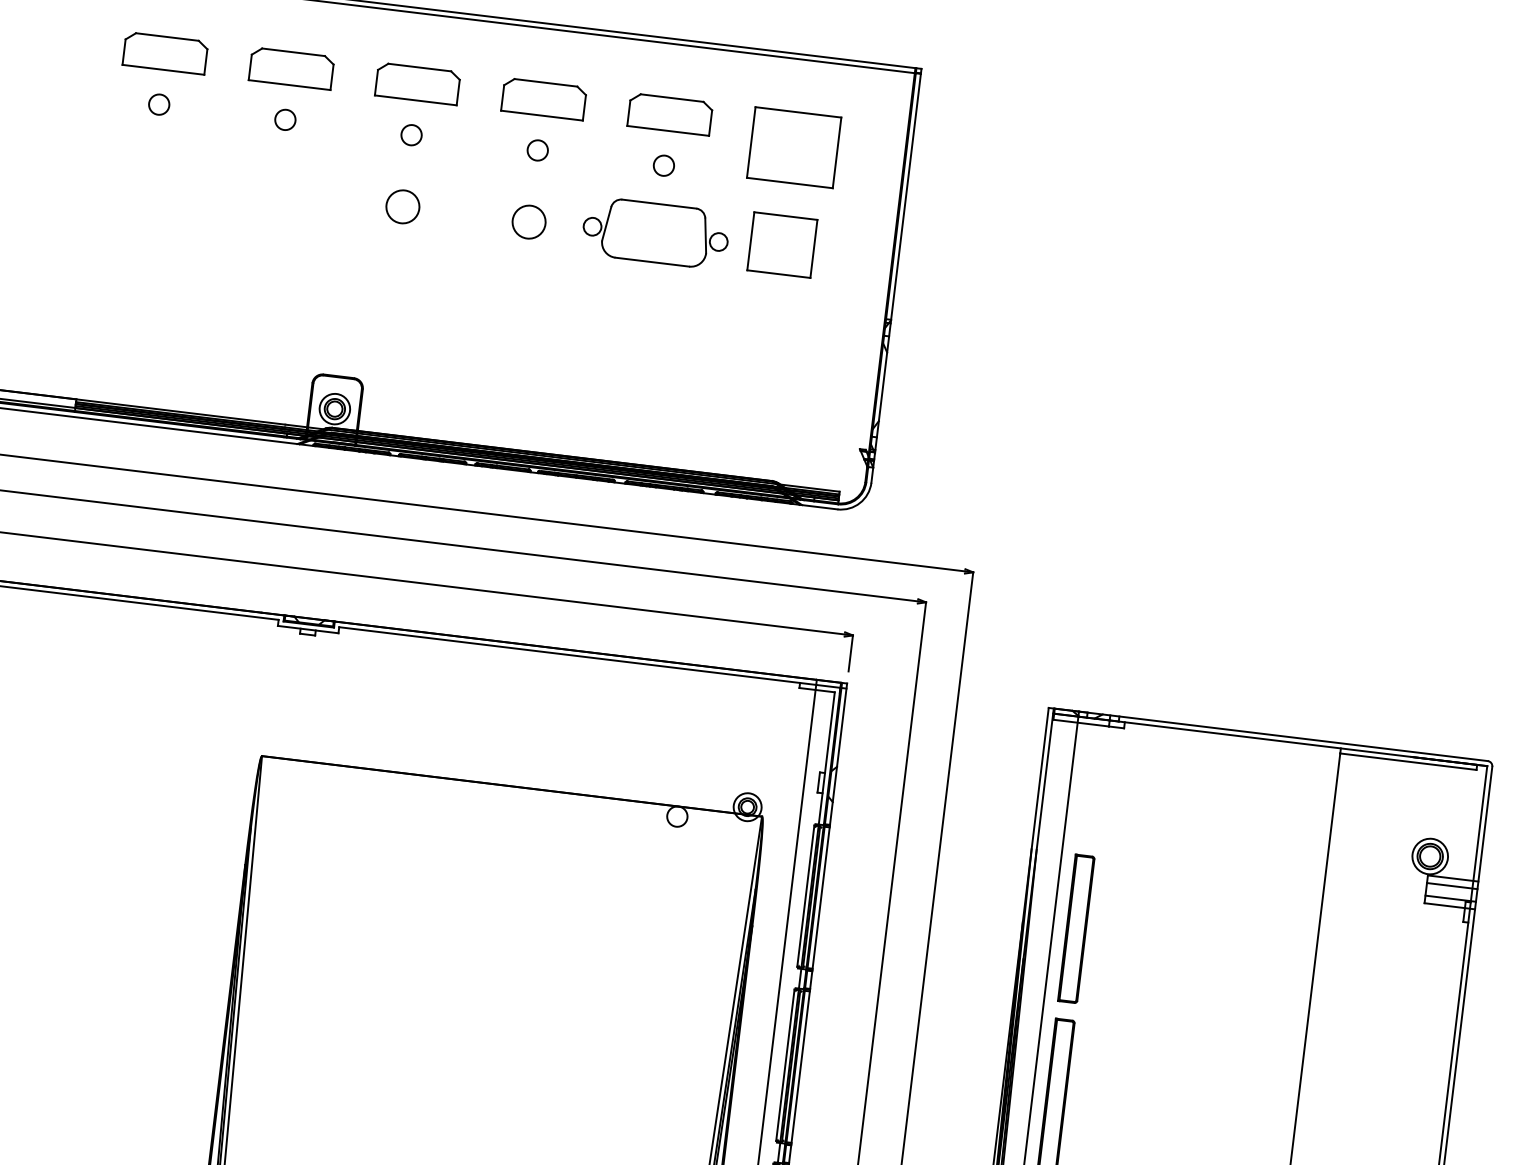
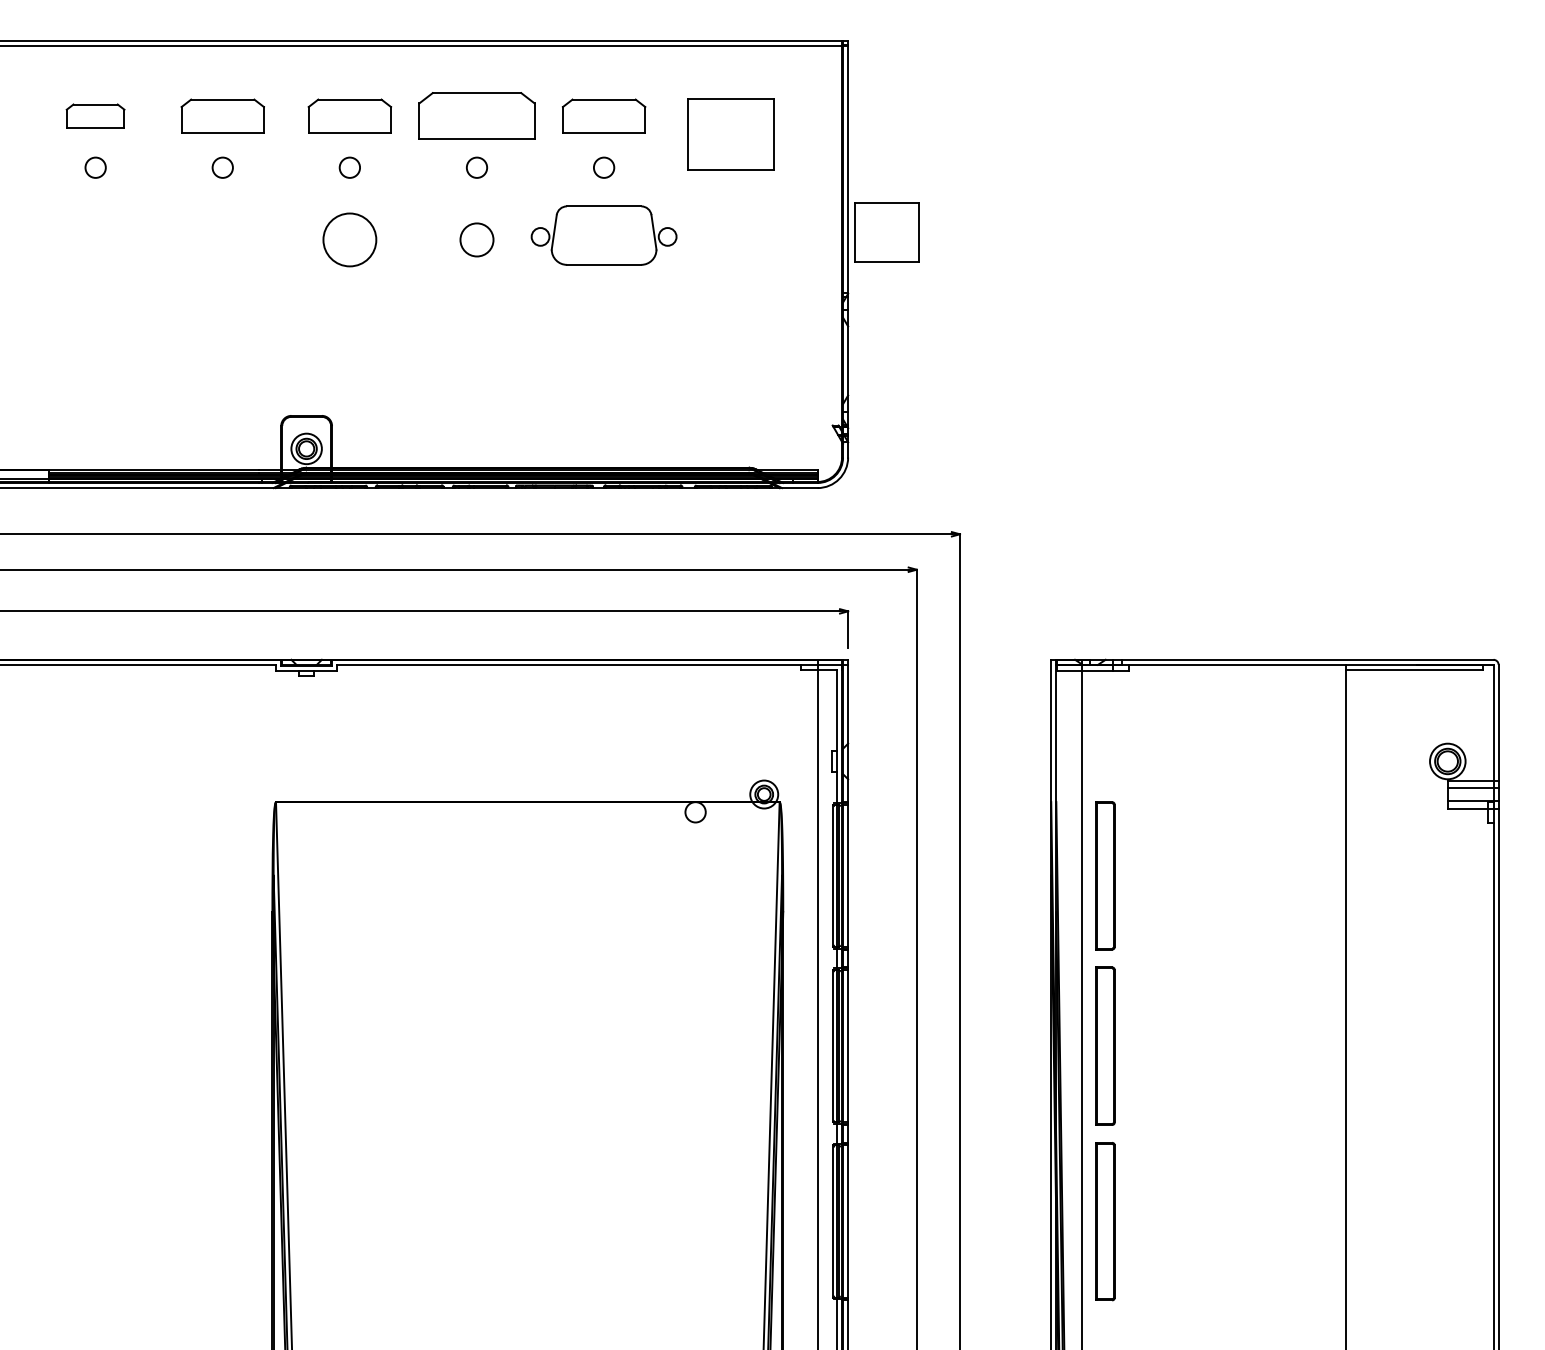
part: (165, 52) -> (95, 115), size x0.7
part: (543, 98) -> (476, 115), size x1.4
circle: (402, 206) -> (349, 239), size x1.6
part: (781, 245) -> (886, 232), moved

